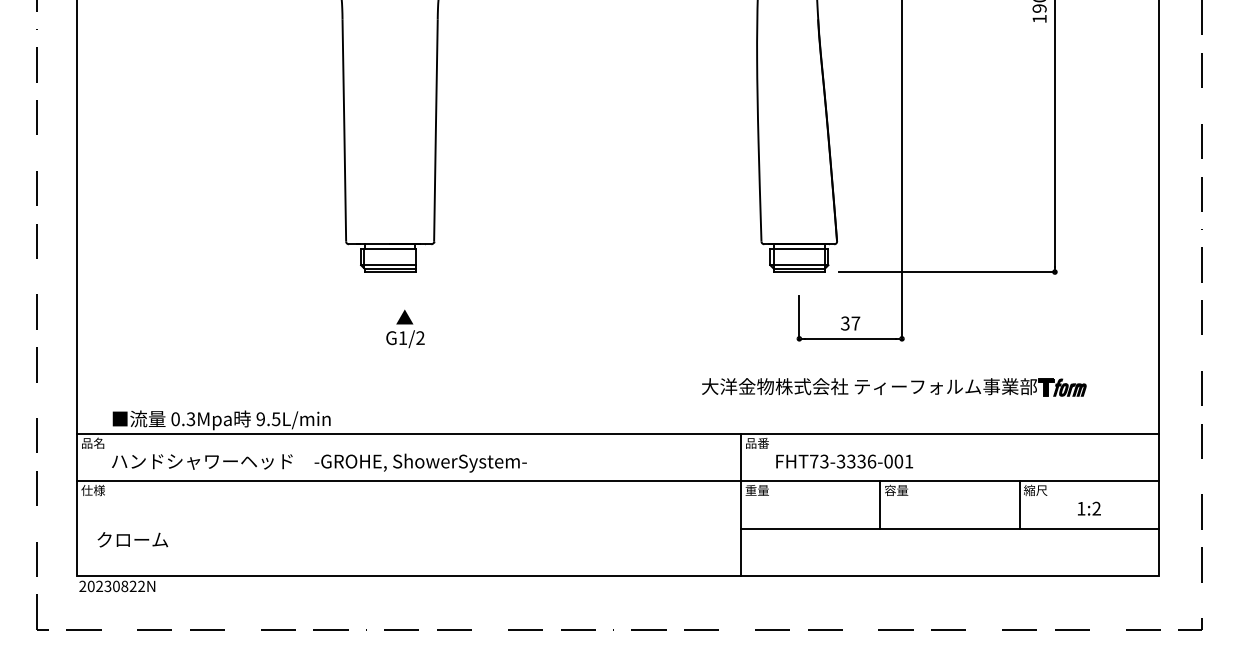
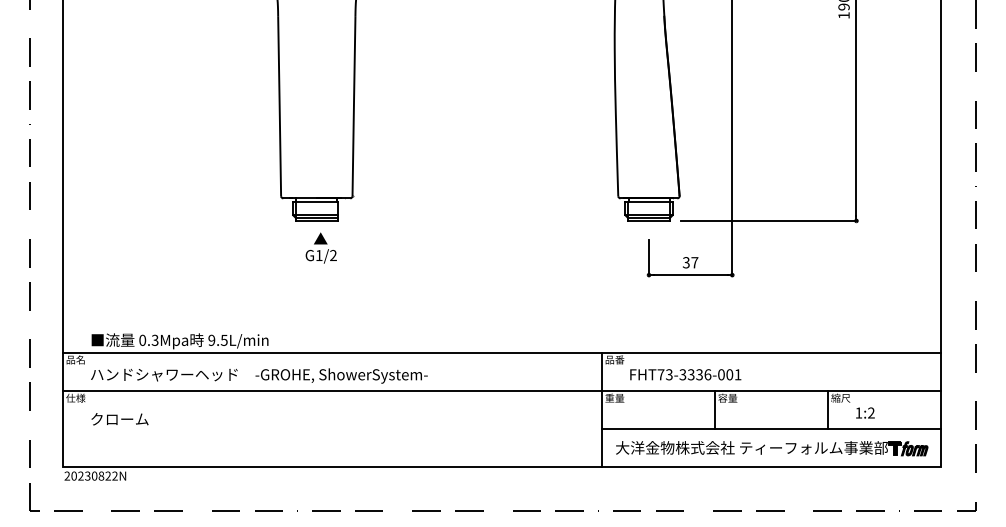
text: (404, 328) -> (320, 247), moved
part: (894, 387) -> (772, 448), moved
text: (1089, 508) -> (865, 412), moved
text: (132, 540) -> (119, 419), moved

